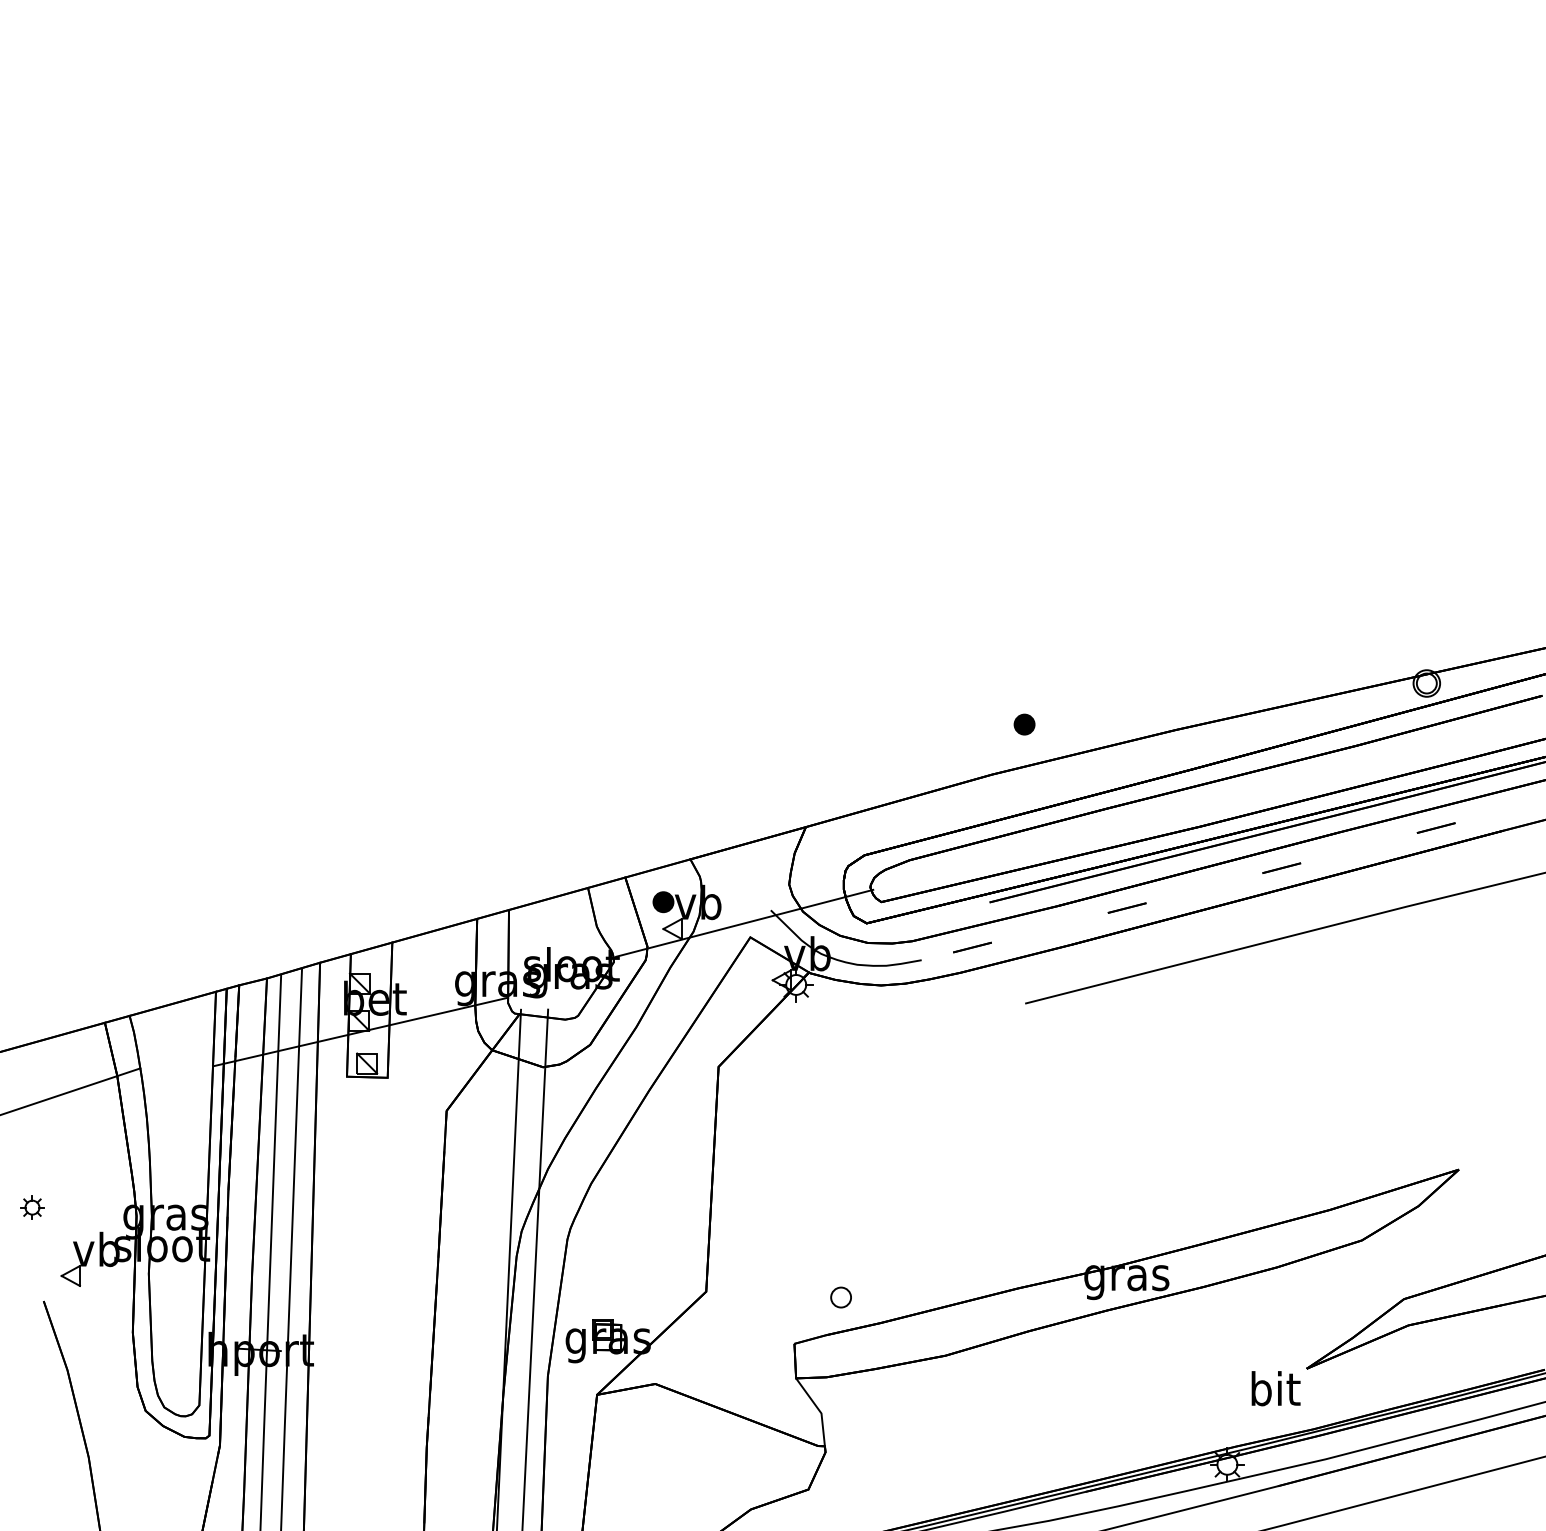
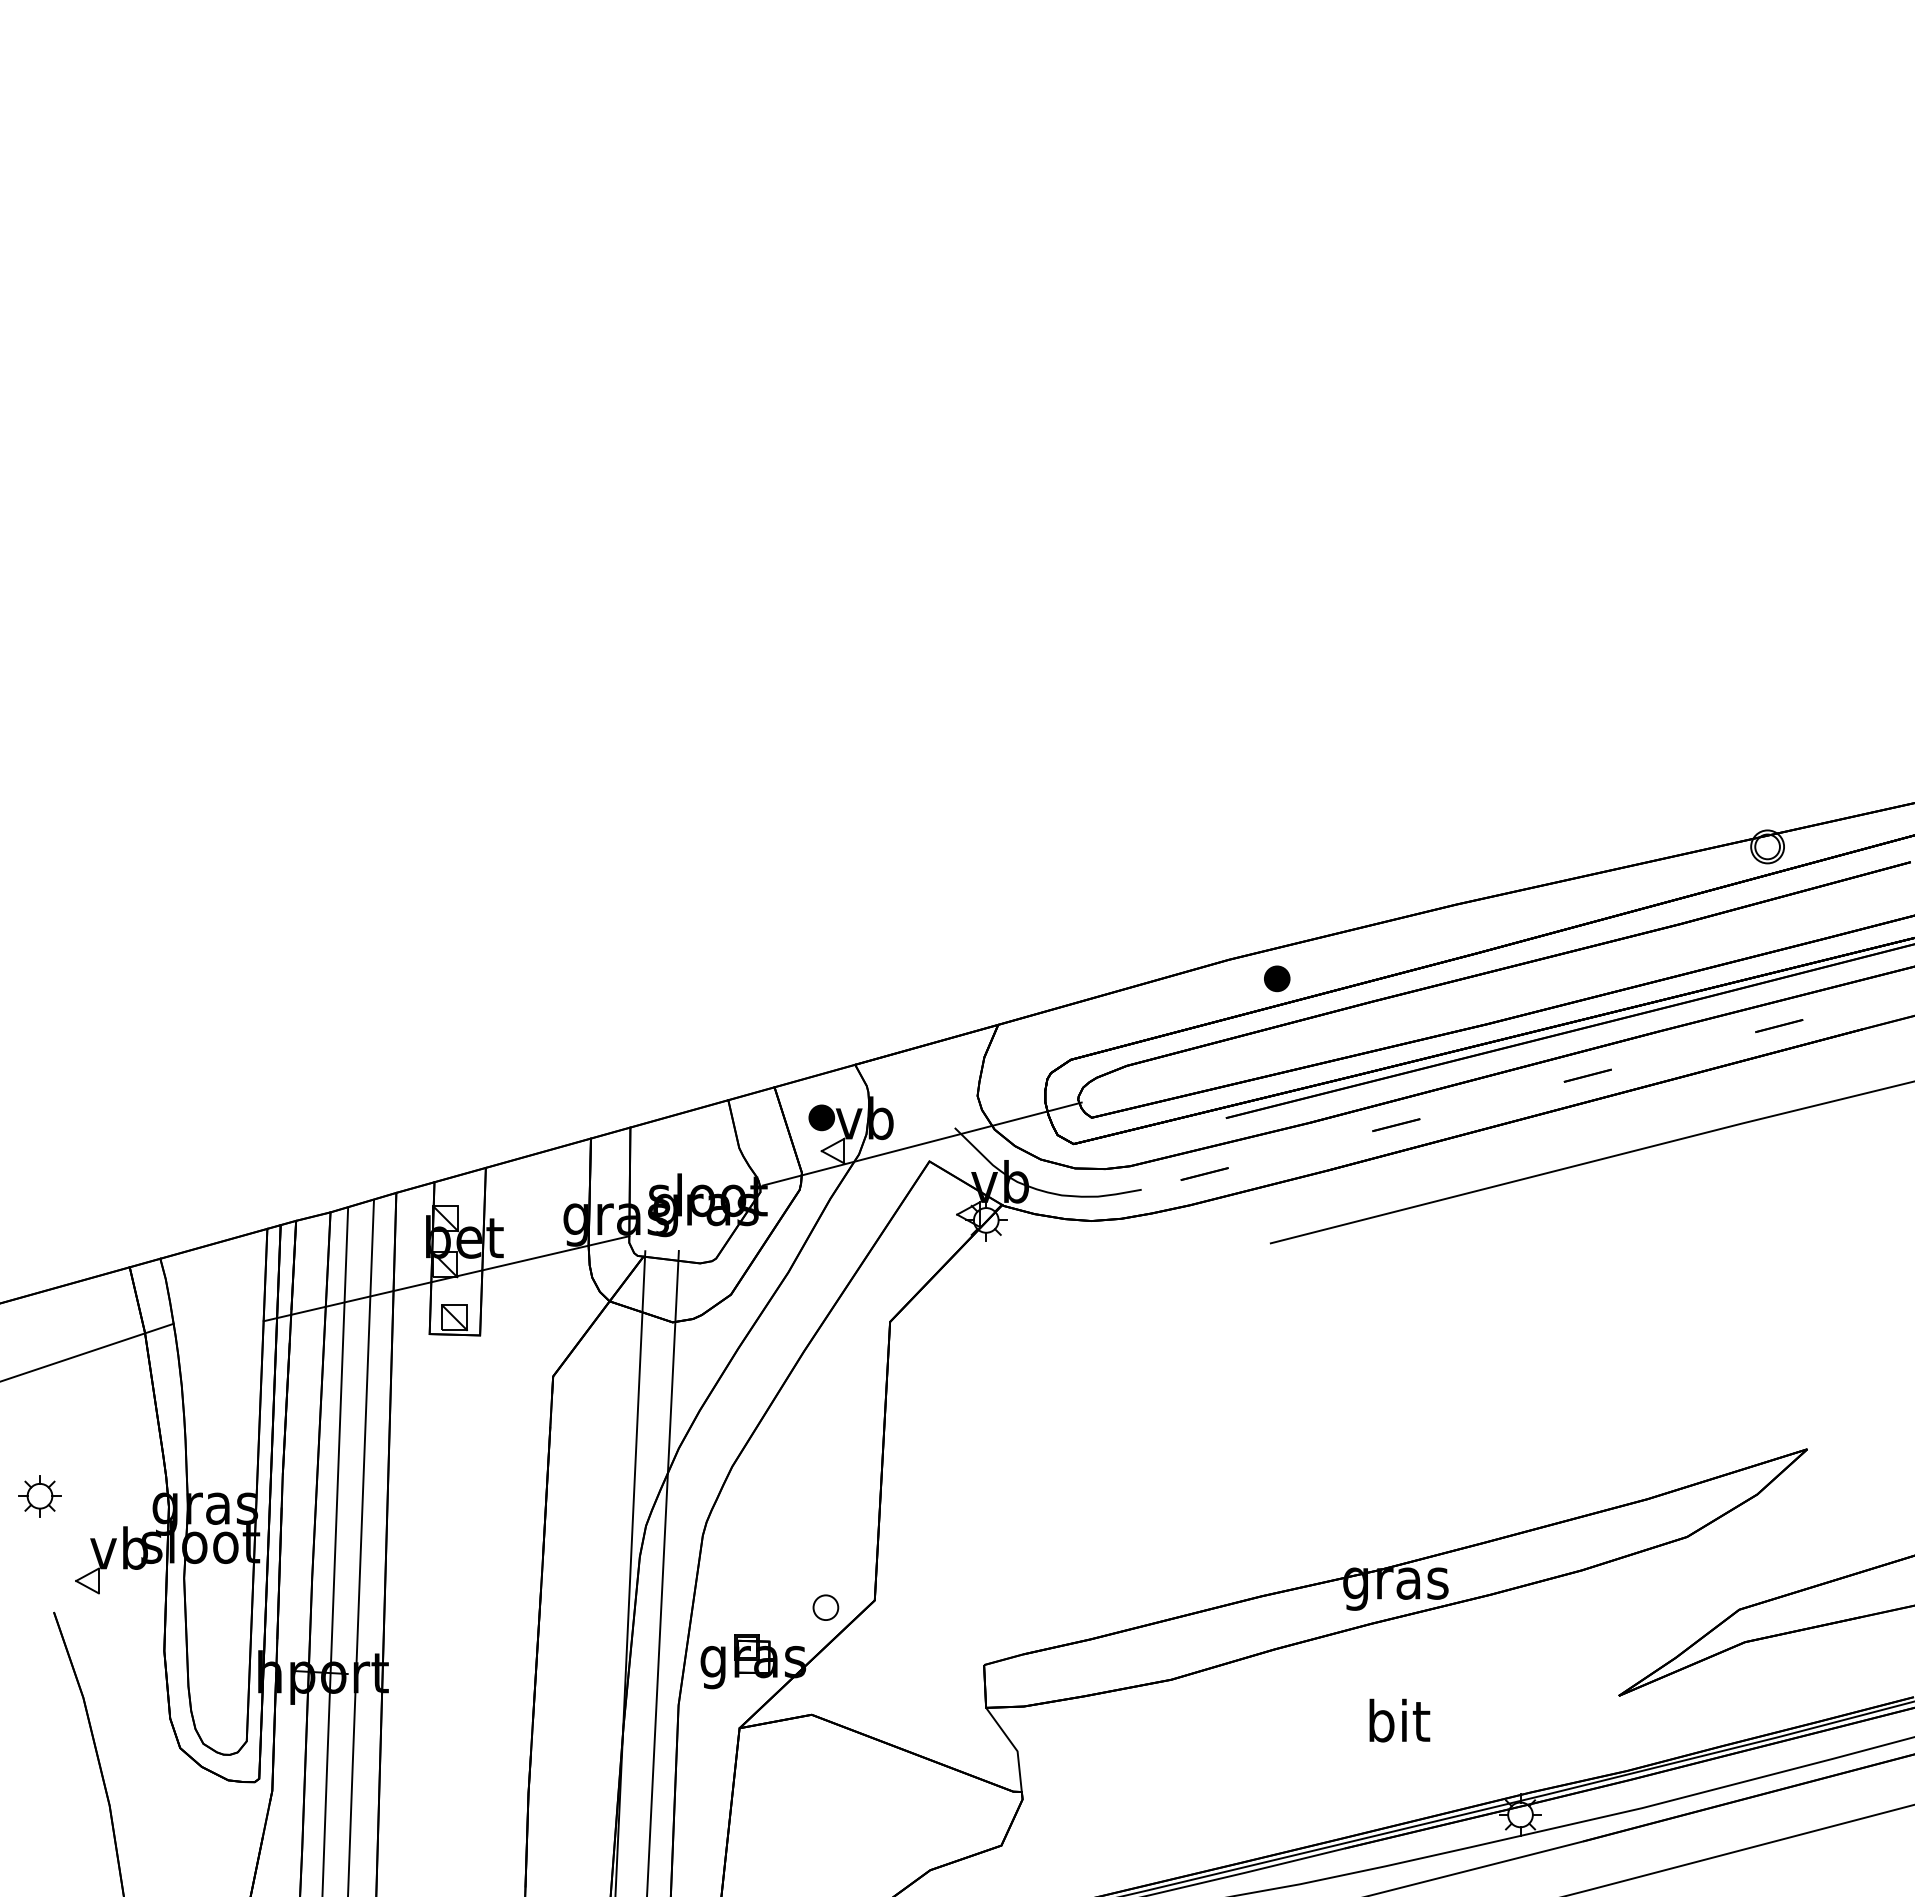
part: (1024, 724) -> (1277, 978), moved
part: (32, 1207) -> (39, 1496), size x1.43
part: (840, 1297) -> (825, 1607), moved
text: (1275, 1388) -> (1399, 1720), moved

